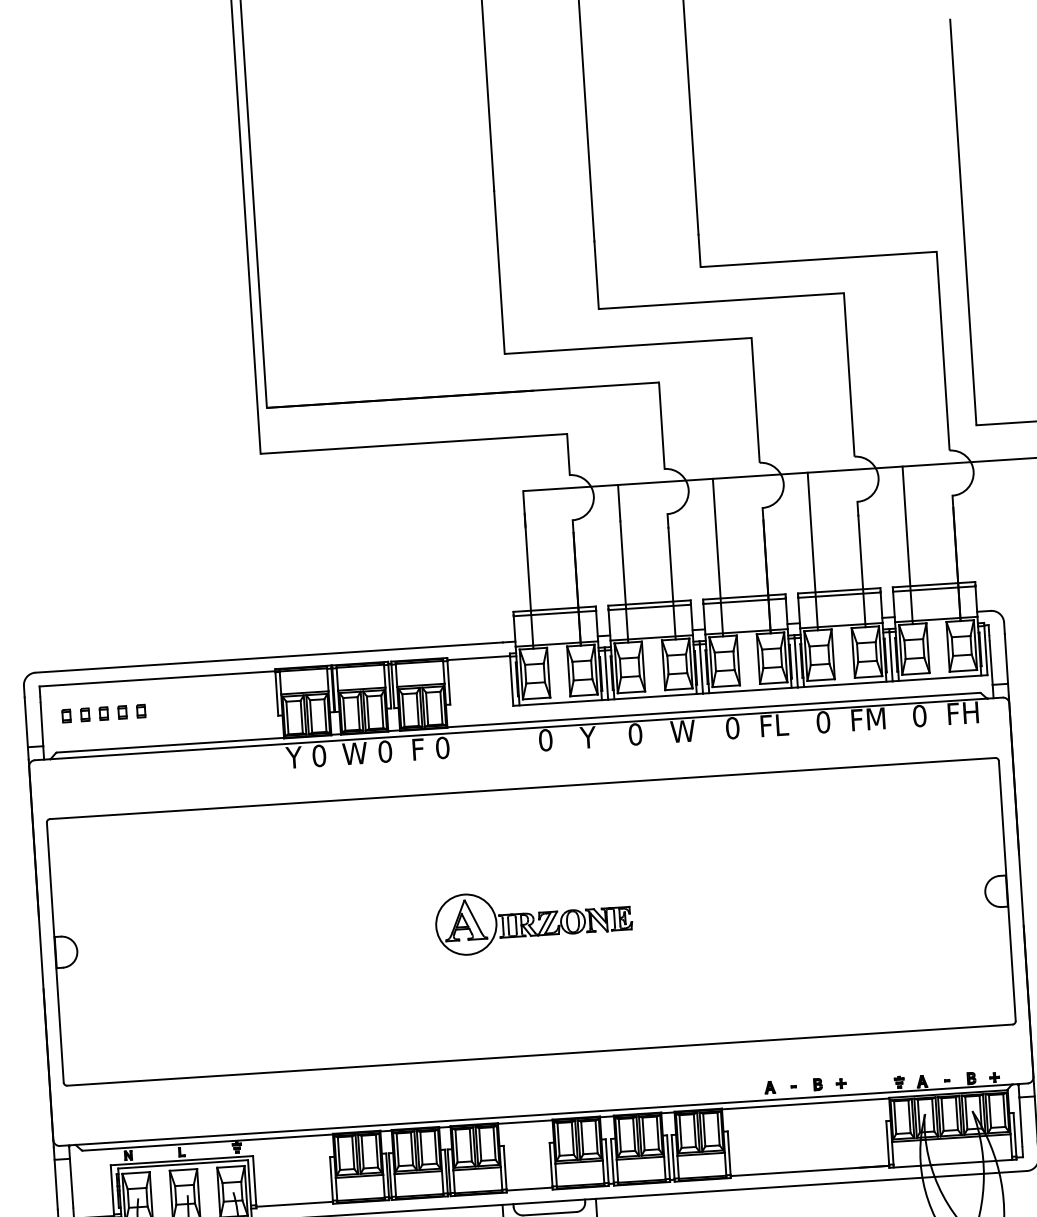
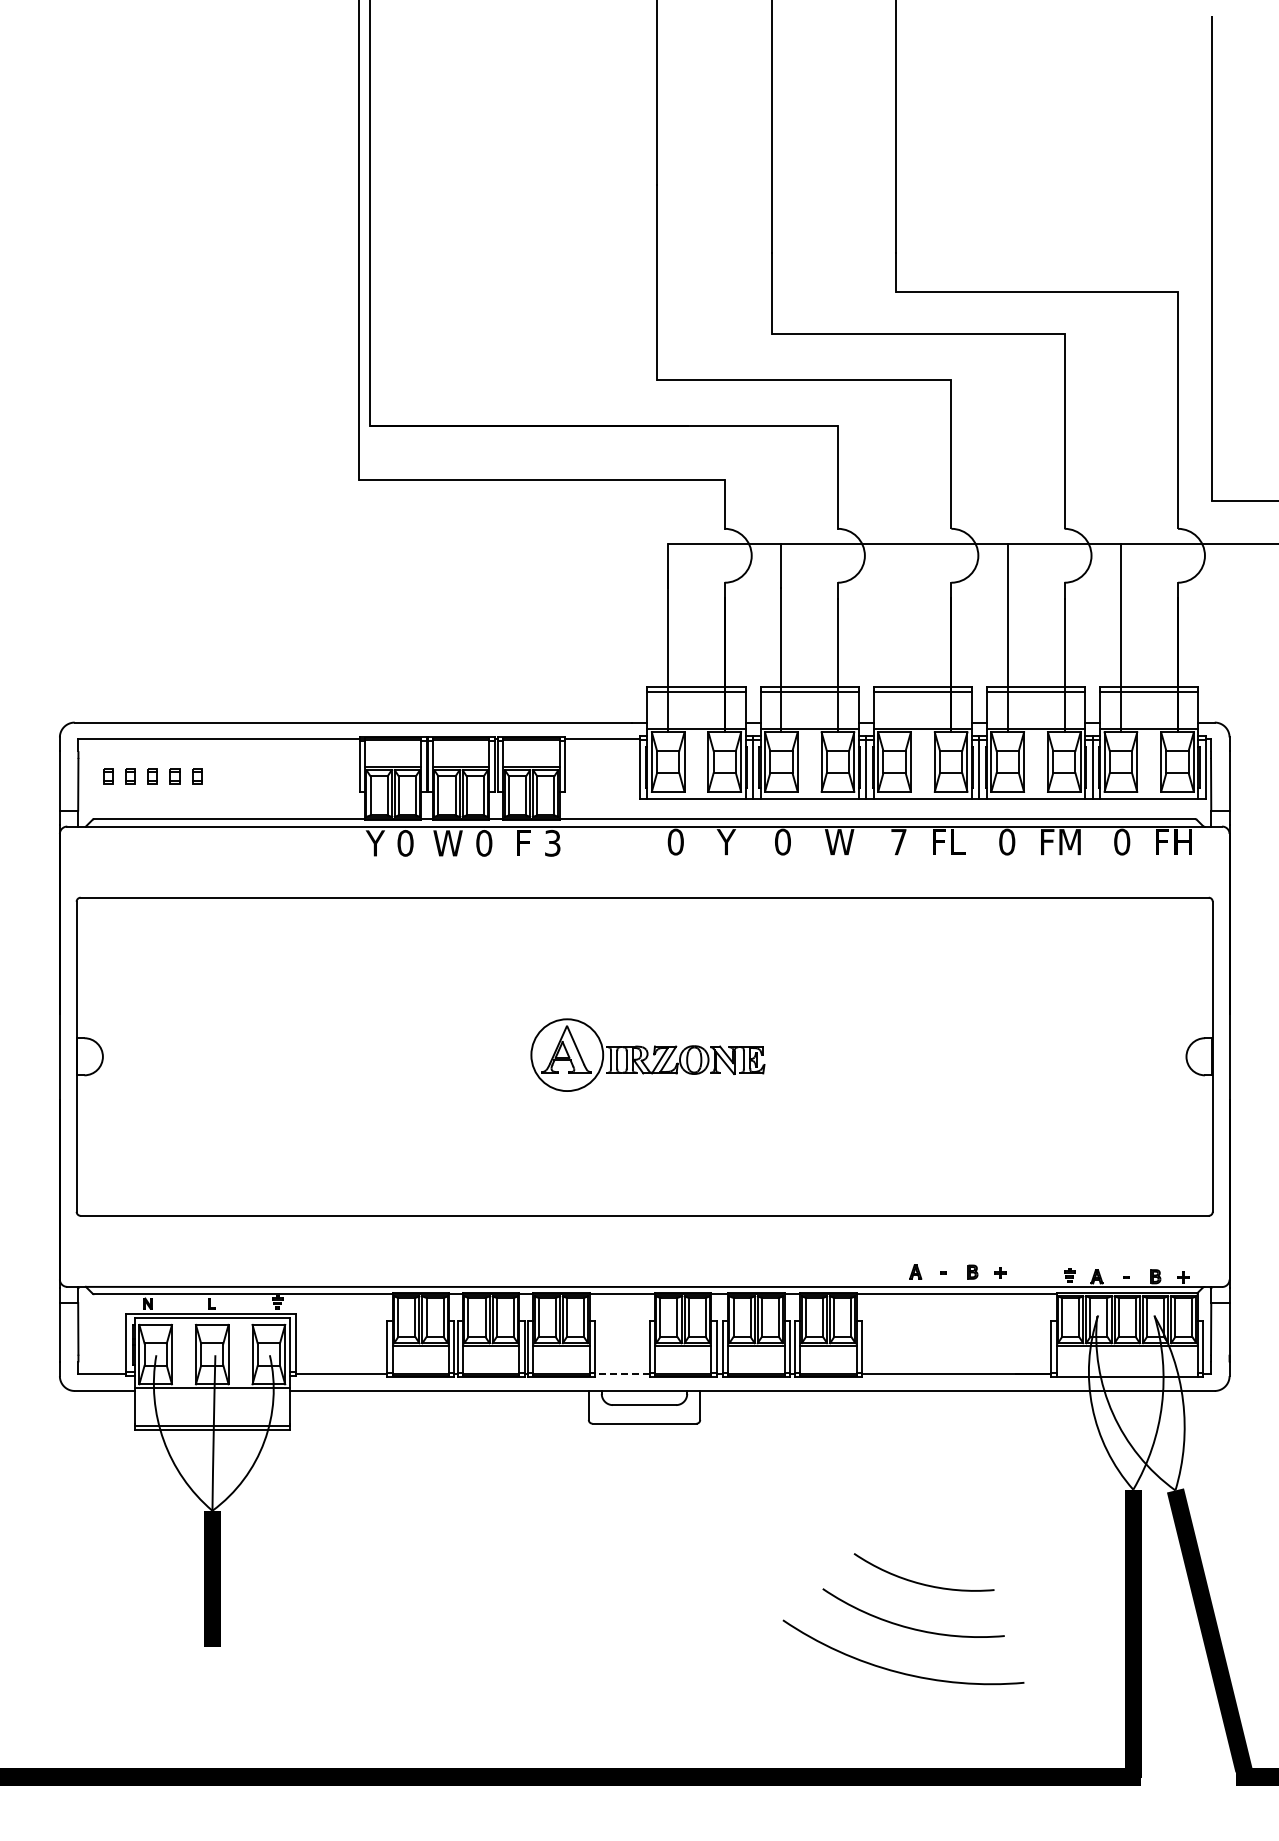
line: (717, 557) -> (894, 638), removed
text: (732, 727) -> (898, 841), 0 -> 7
text: (442, 748) -> (552, 843), 0 -> 3
line: (529, 1189) -> (621, 1374), solid -> dashed

